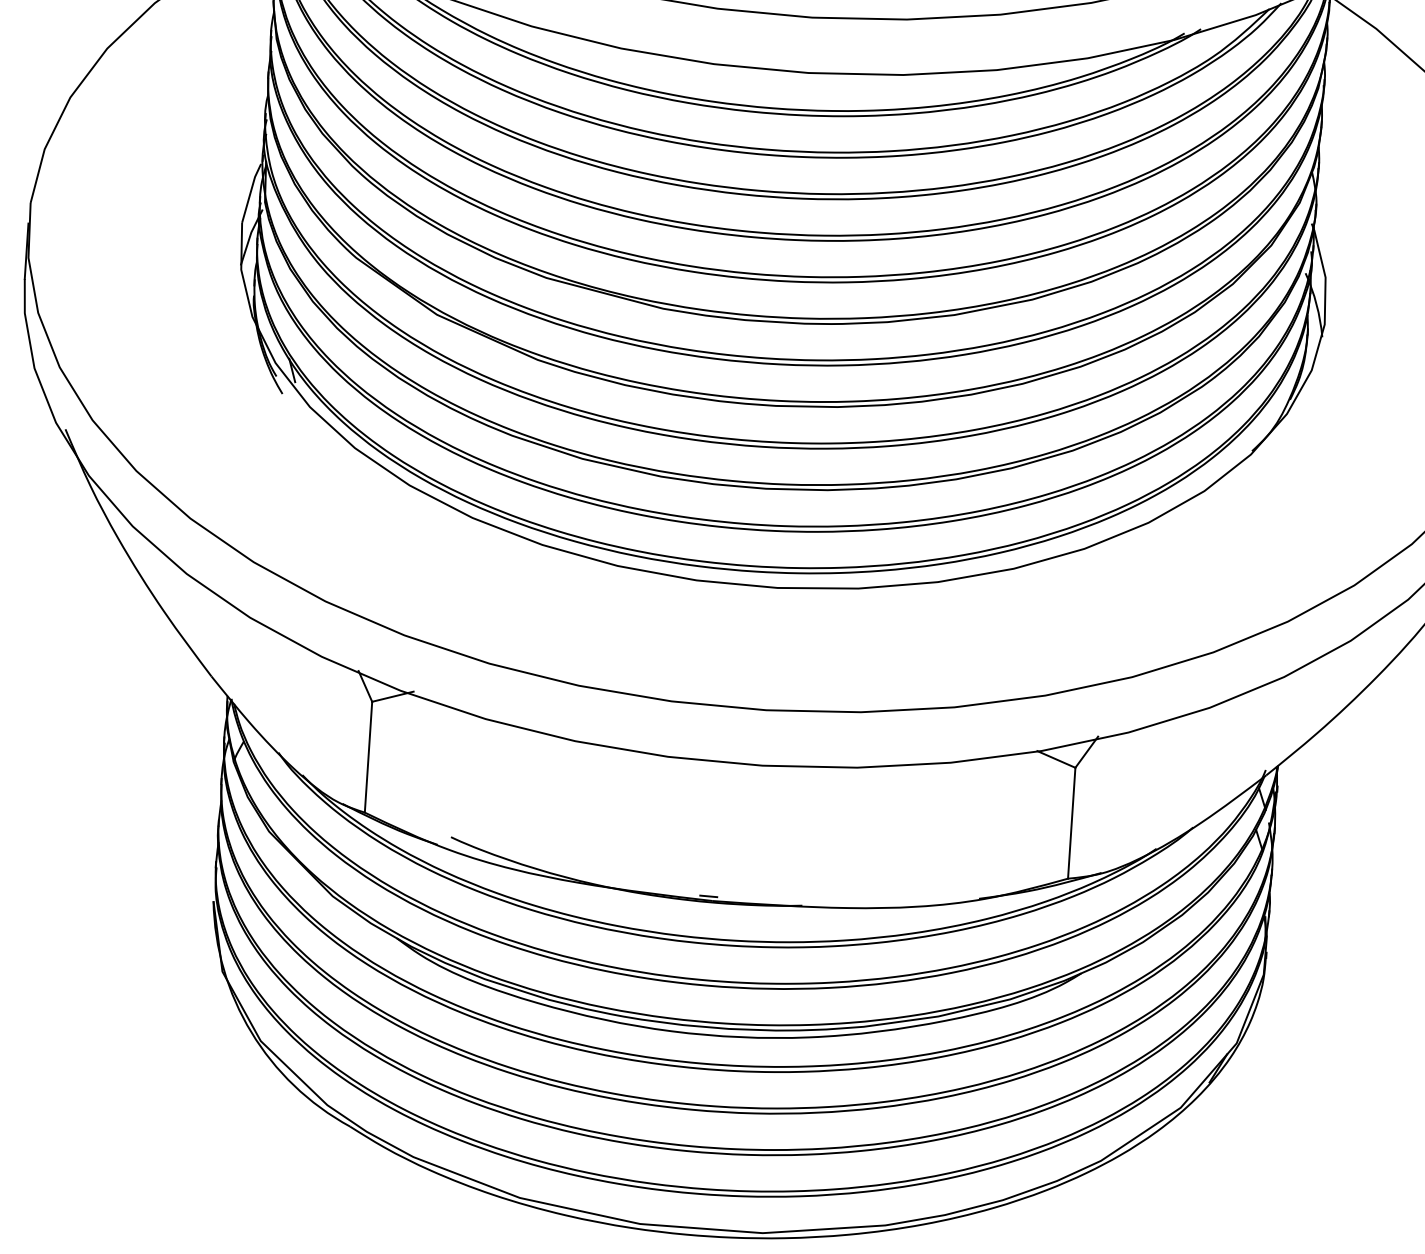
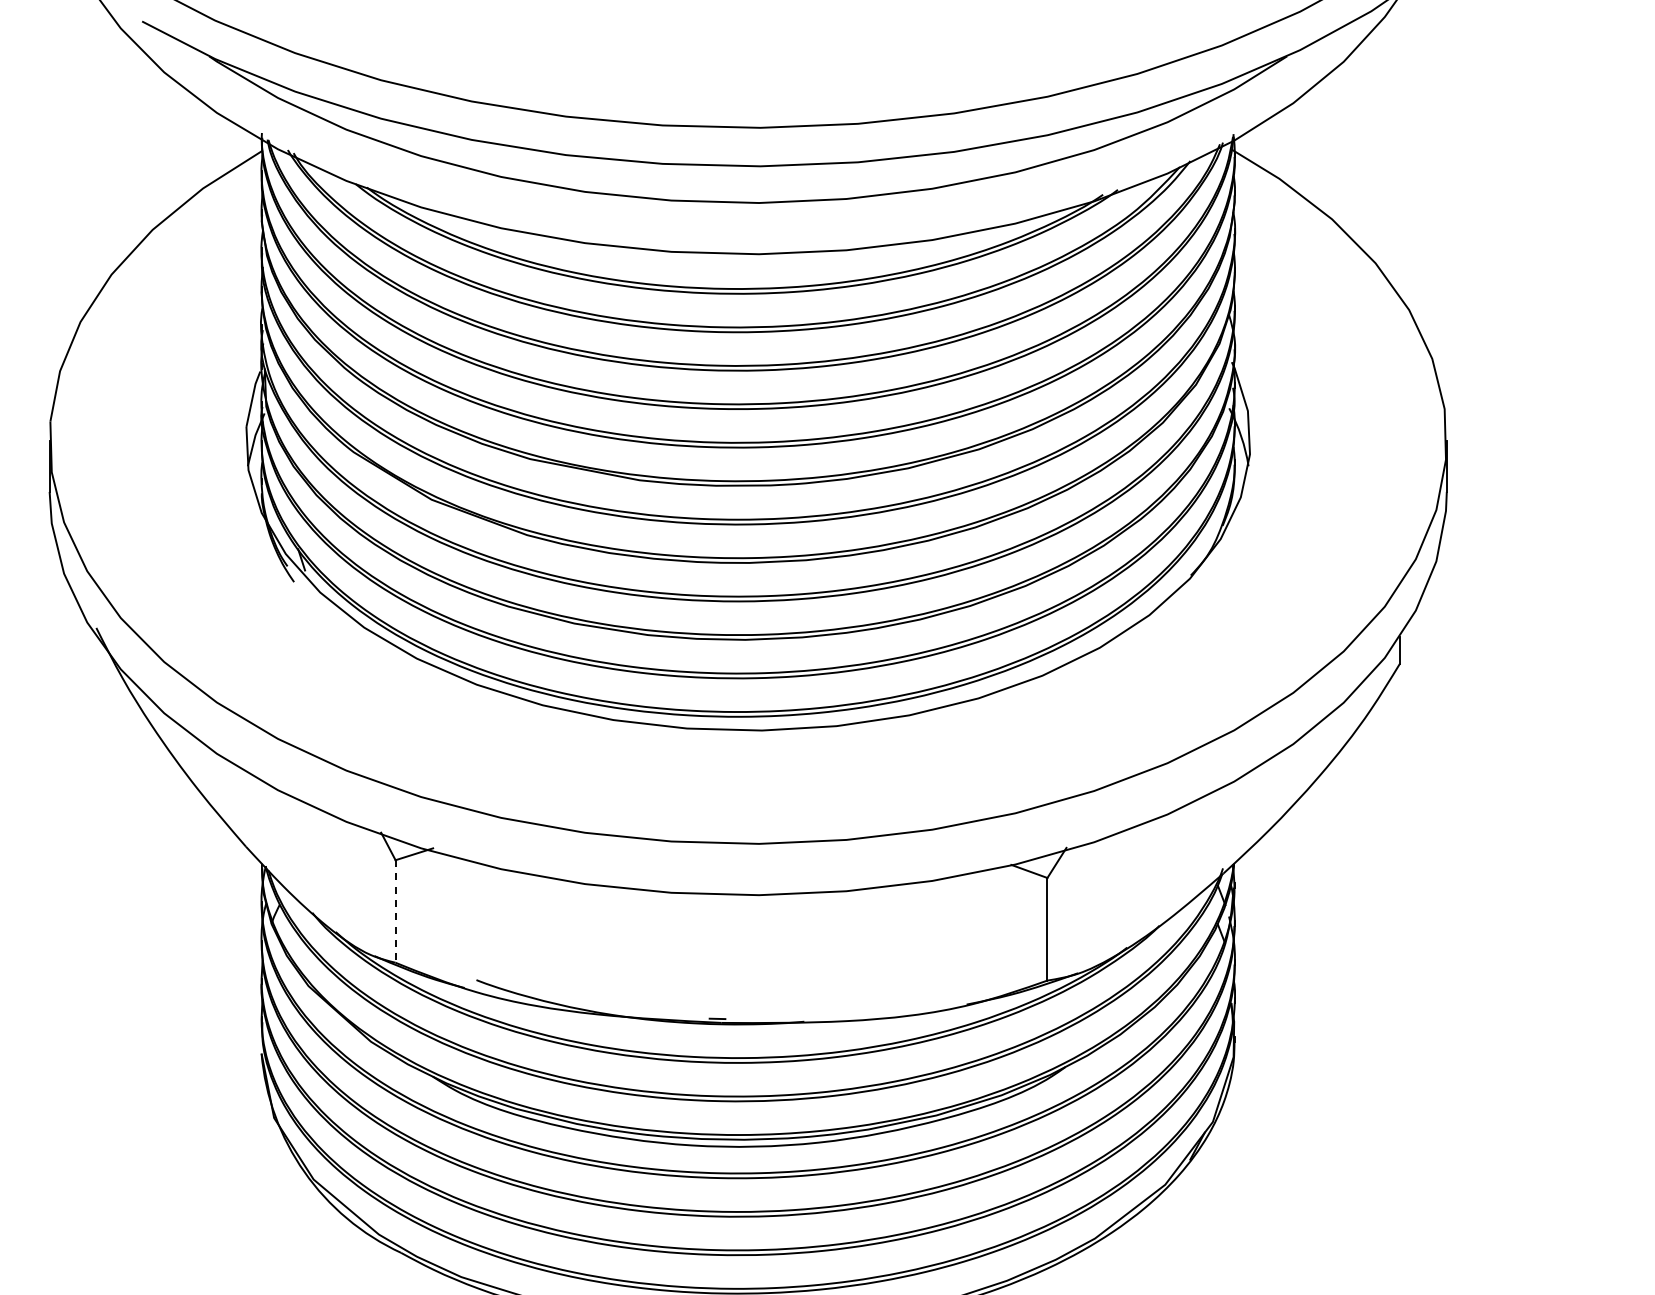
line: (368, 757) -> (395, 911), solid -> dashed

